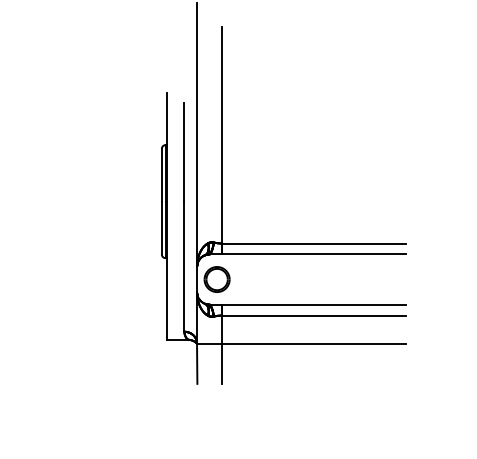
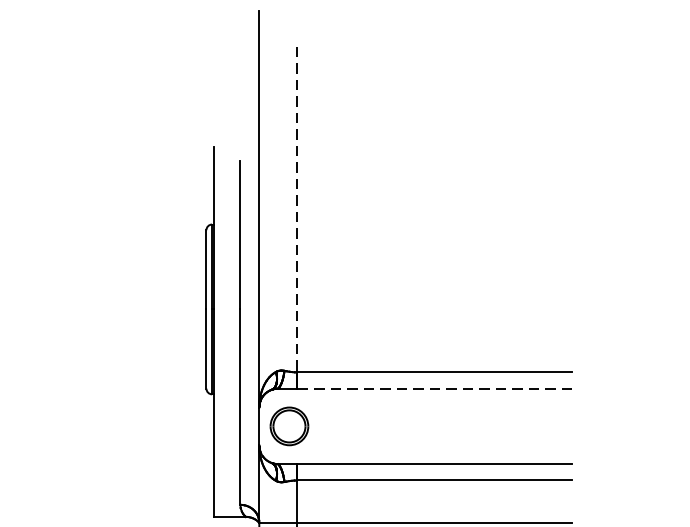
line: (222, 135) -> (297, 210), solid -> dashed
line: (313, 254) -> (434, 388), solid -> dashed

